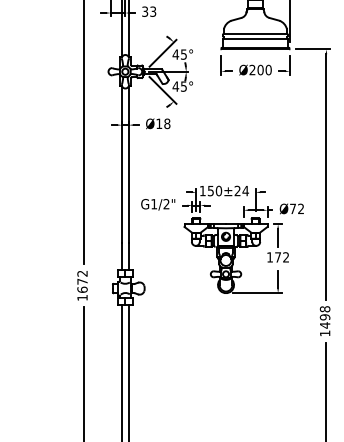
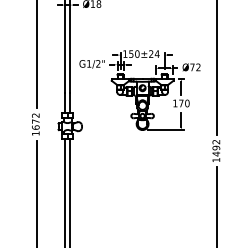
text: (286, 257) -> (187, 103), 172 -> 170
text: (325, 309) -> (216, 142), 1498 -> 1492

